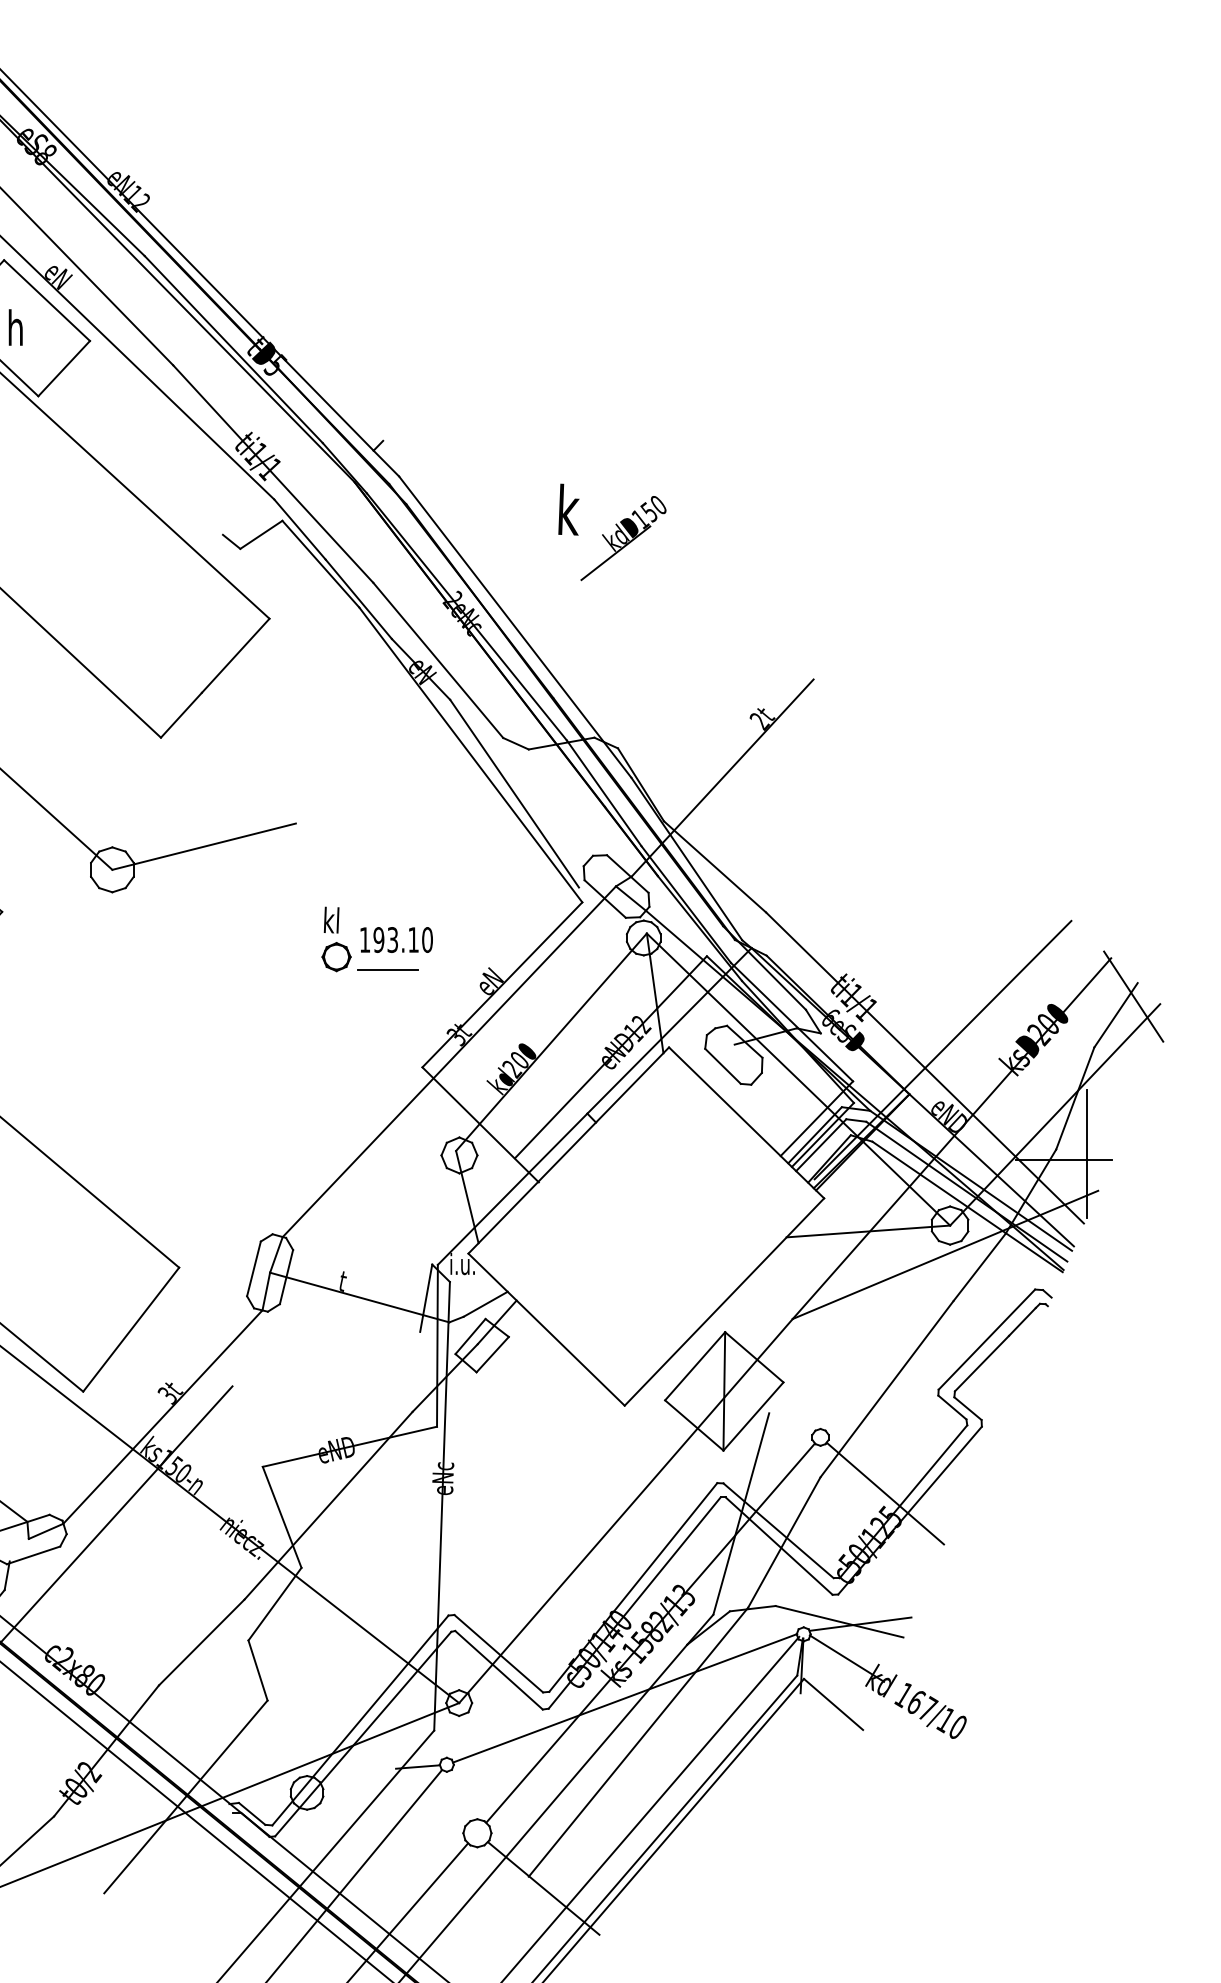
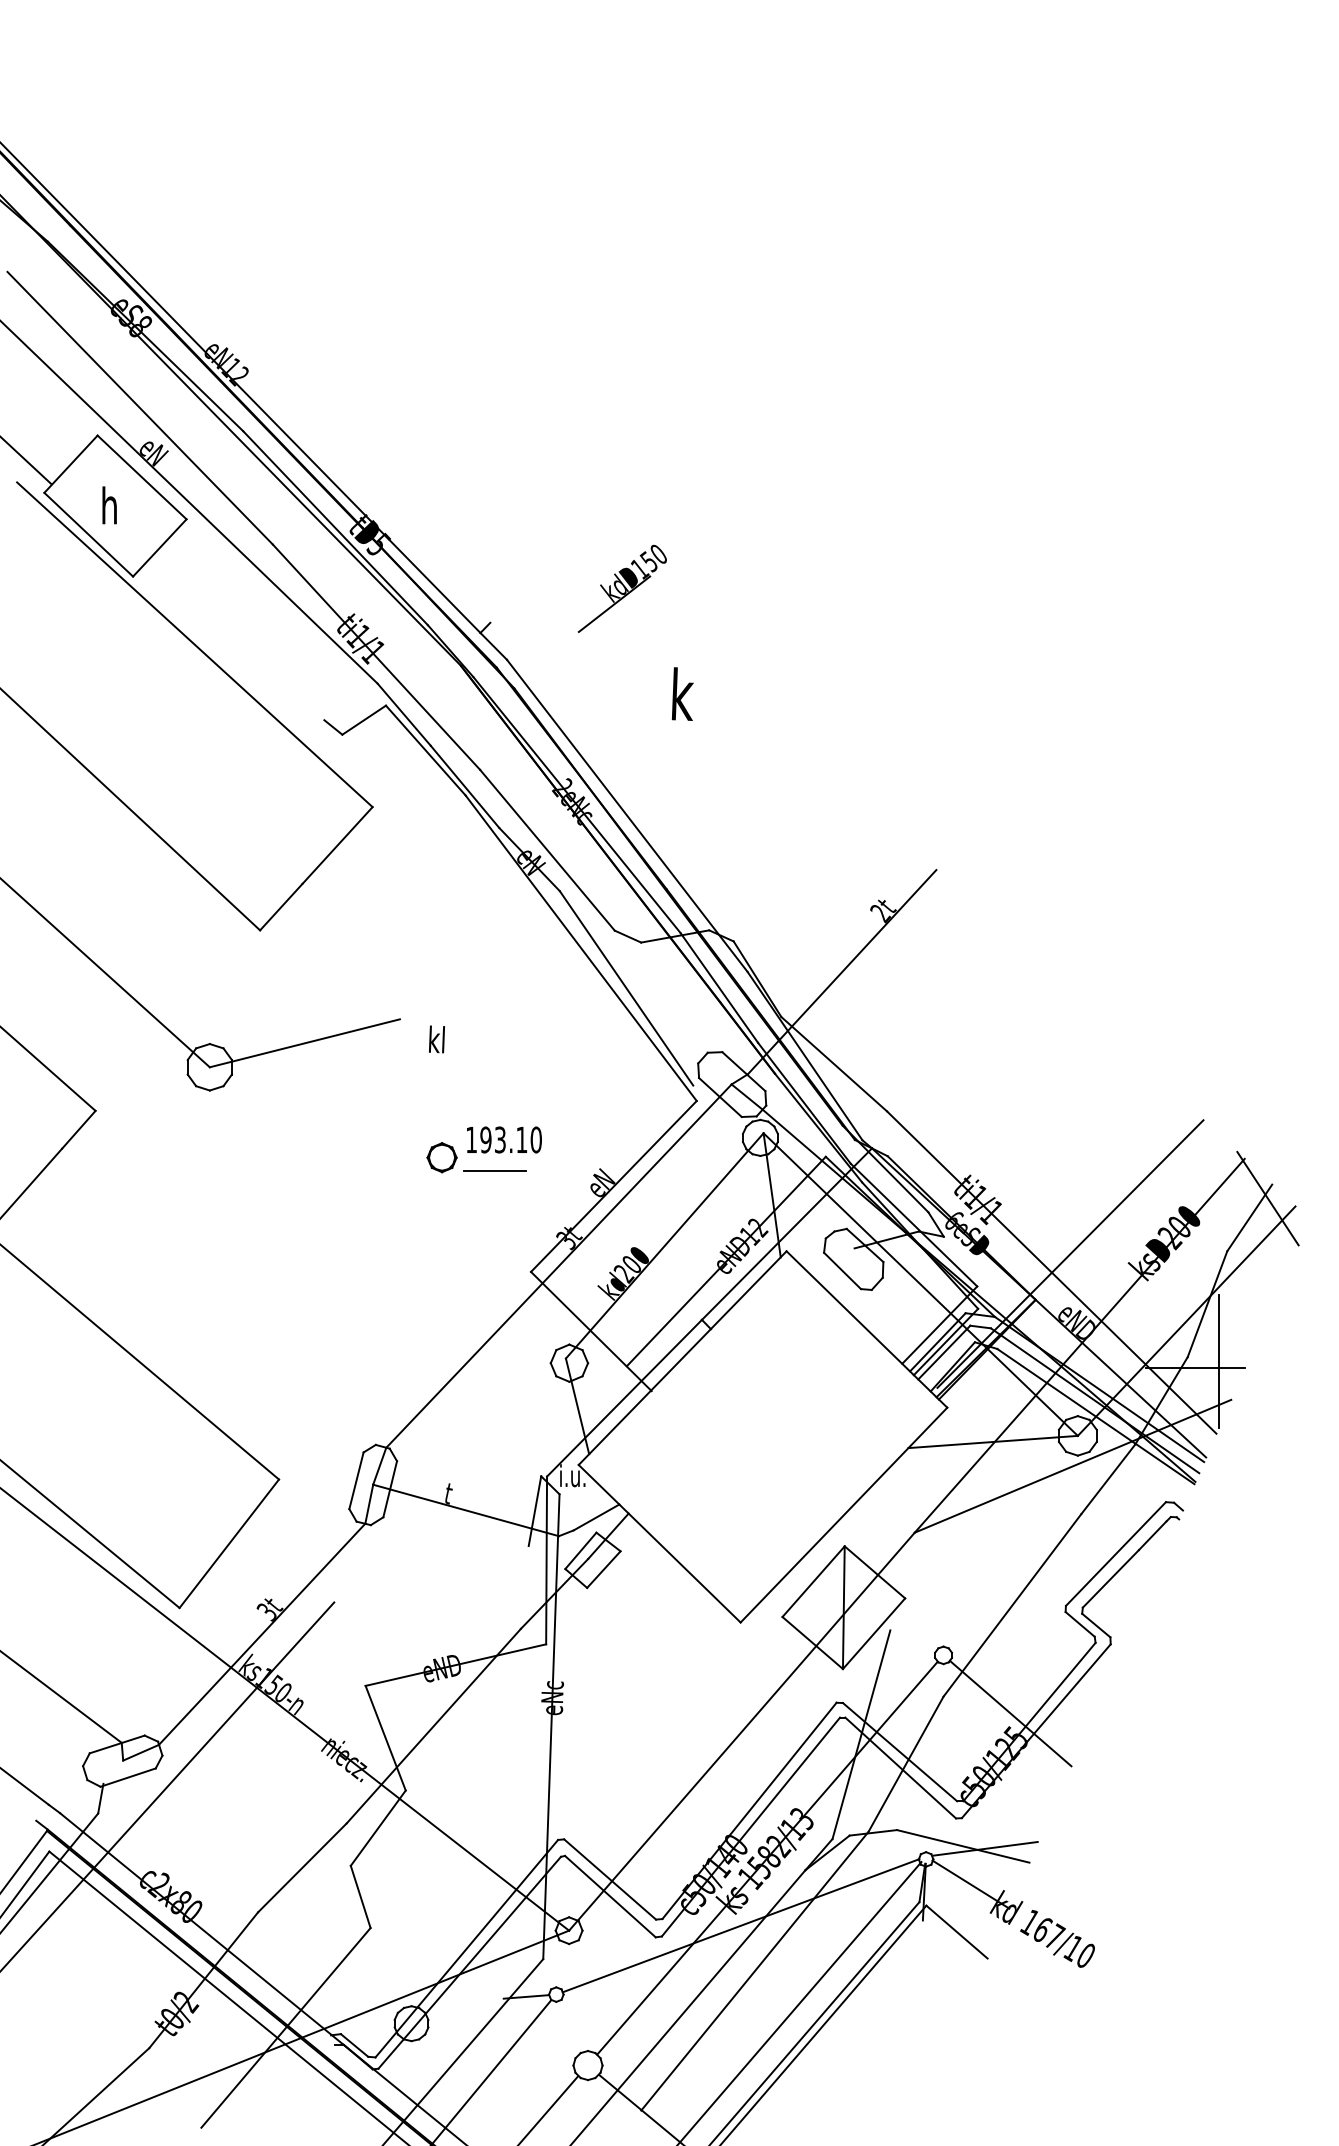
part: (622, 538) -> (621, 588), moved
text: (331, 920) -> (436, 1039), moved

